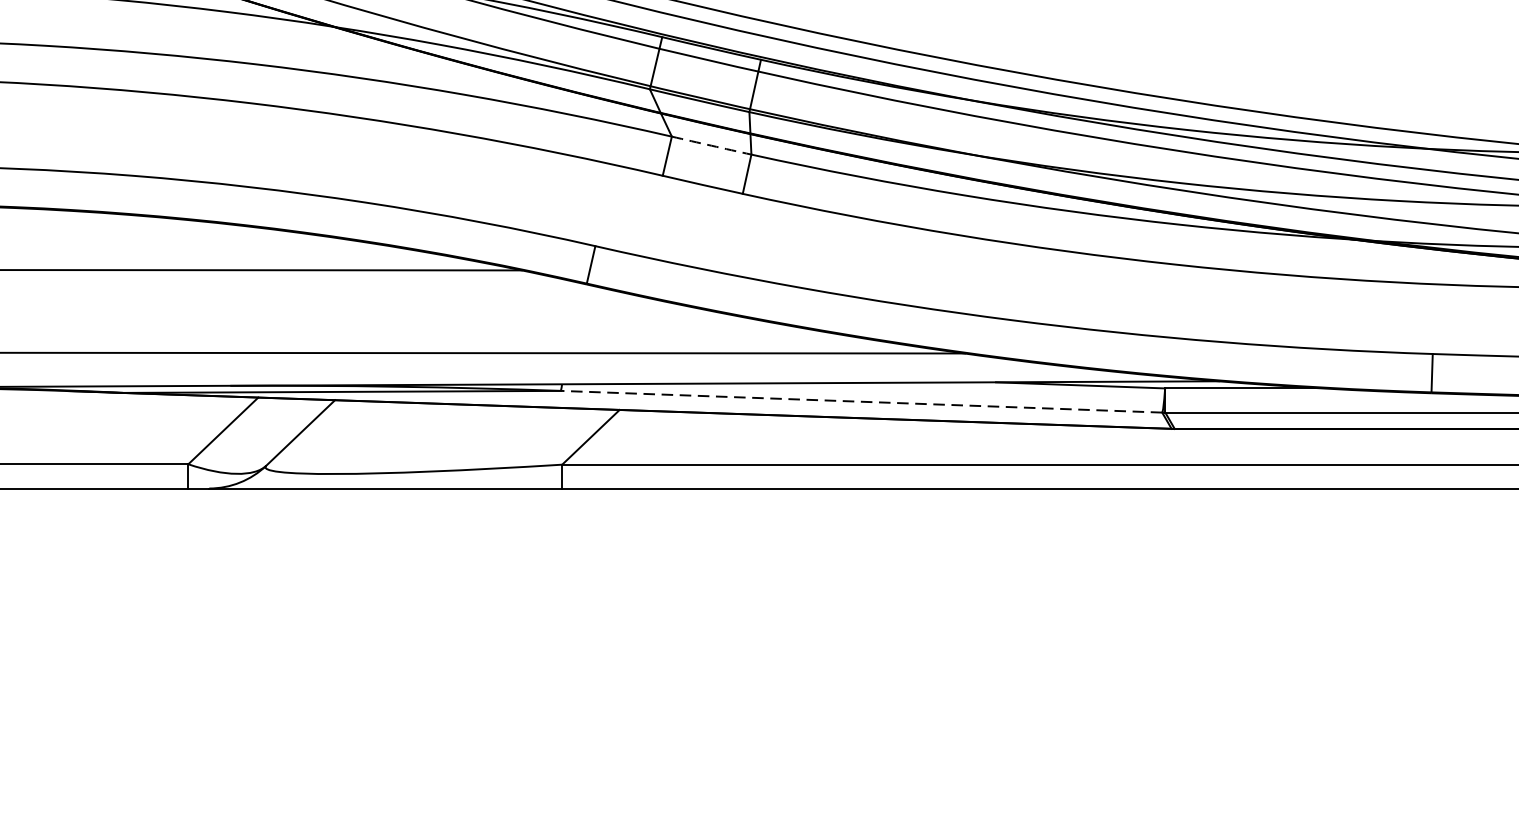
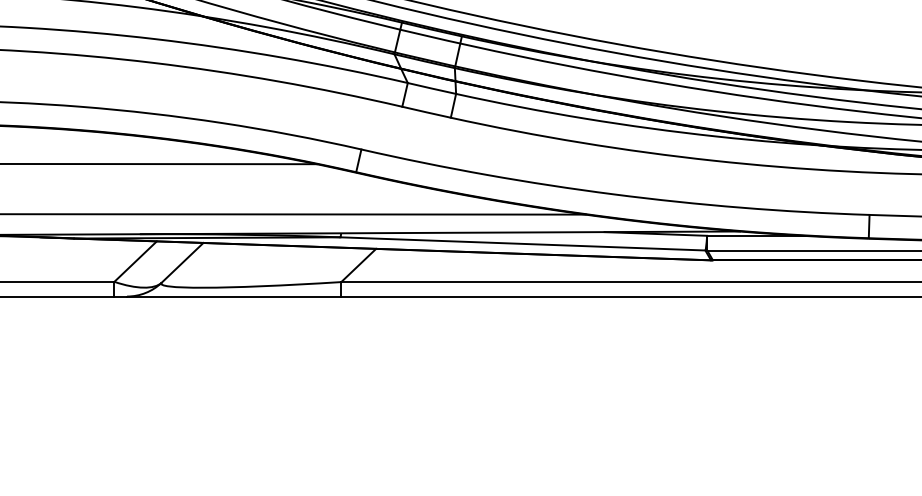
arc: (710, 145) -> (431, 88), dashed -> solid
line: (860, 401) -> (522, 243), dashed -> solid

